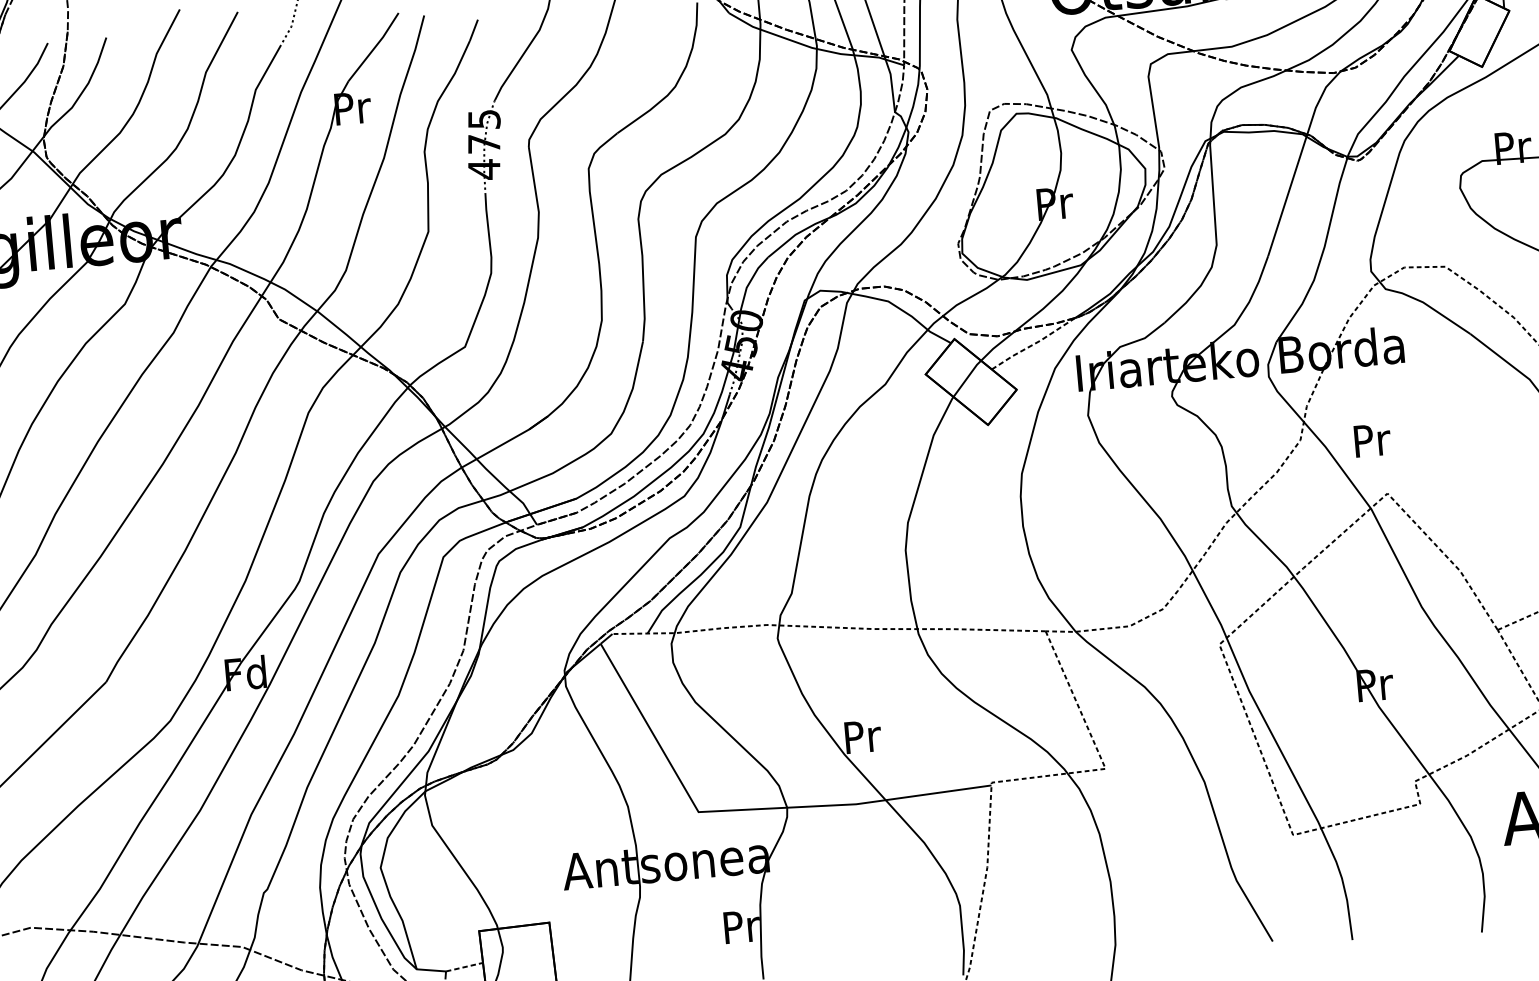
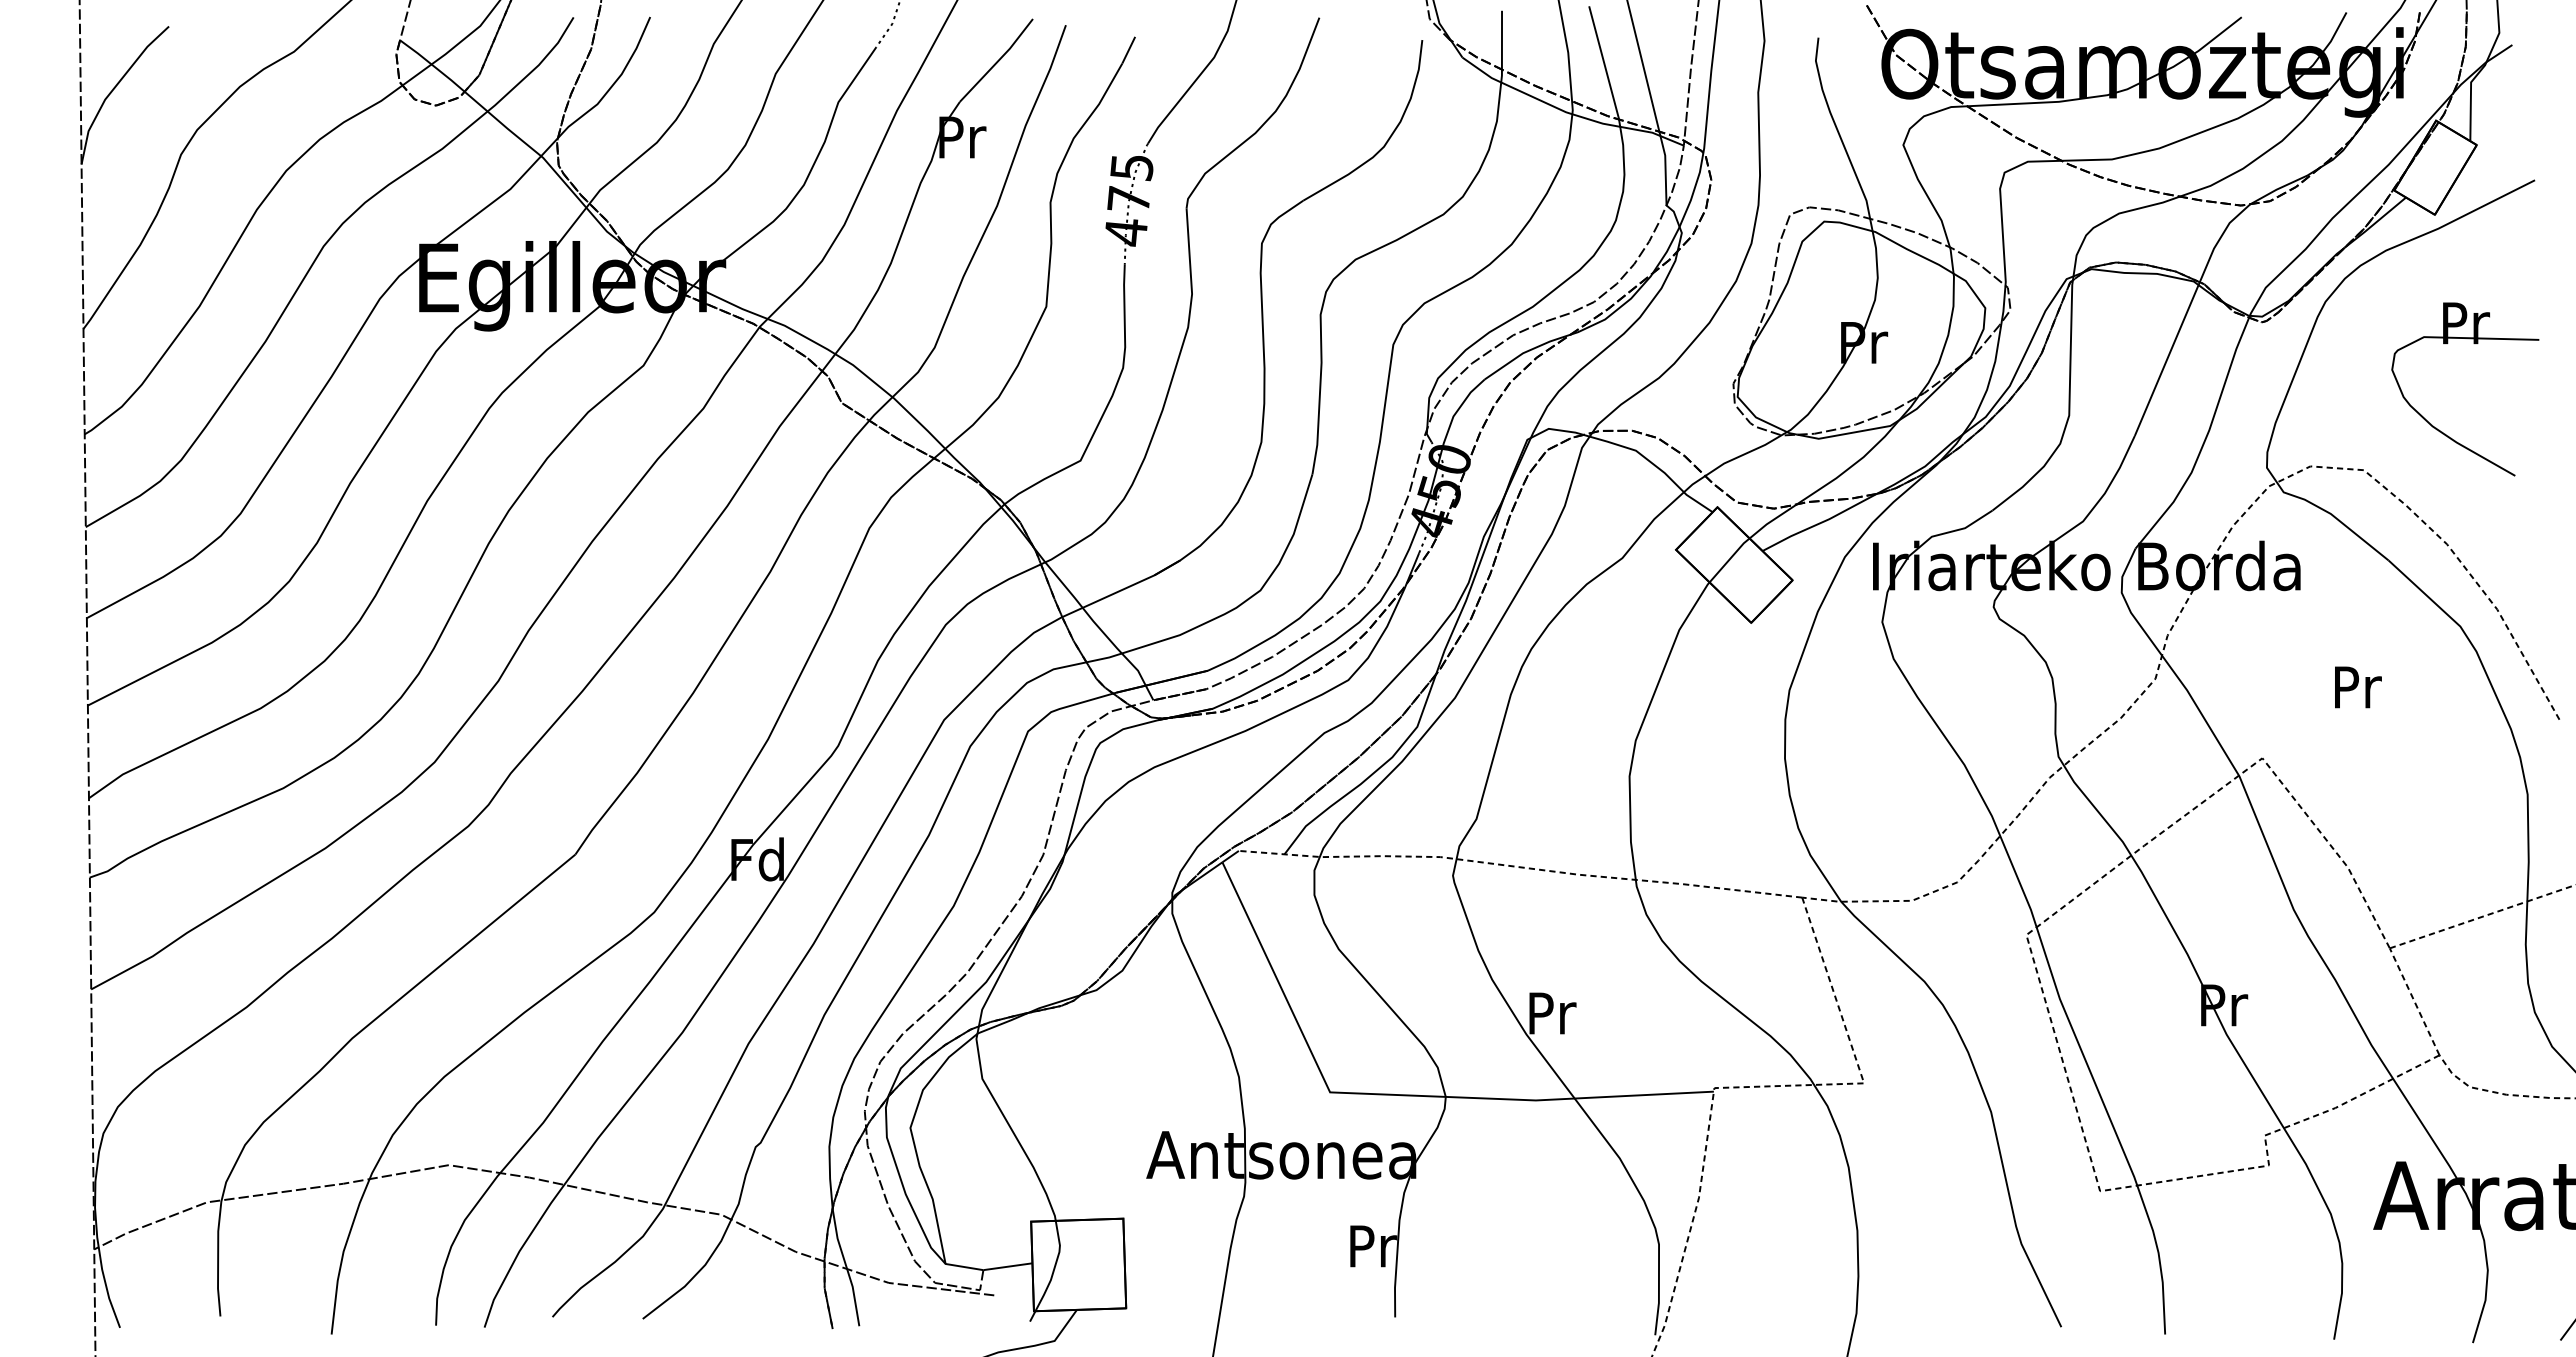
line: (1033, 344) -> (1819, 523), dashed -> solid
text: (1372, 440) -> (2358, 687), moved
line: (464, 967) -> (1007, 1266), dashed -> solid

